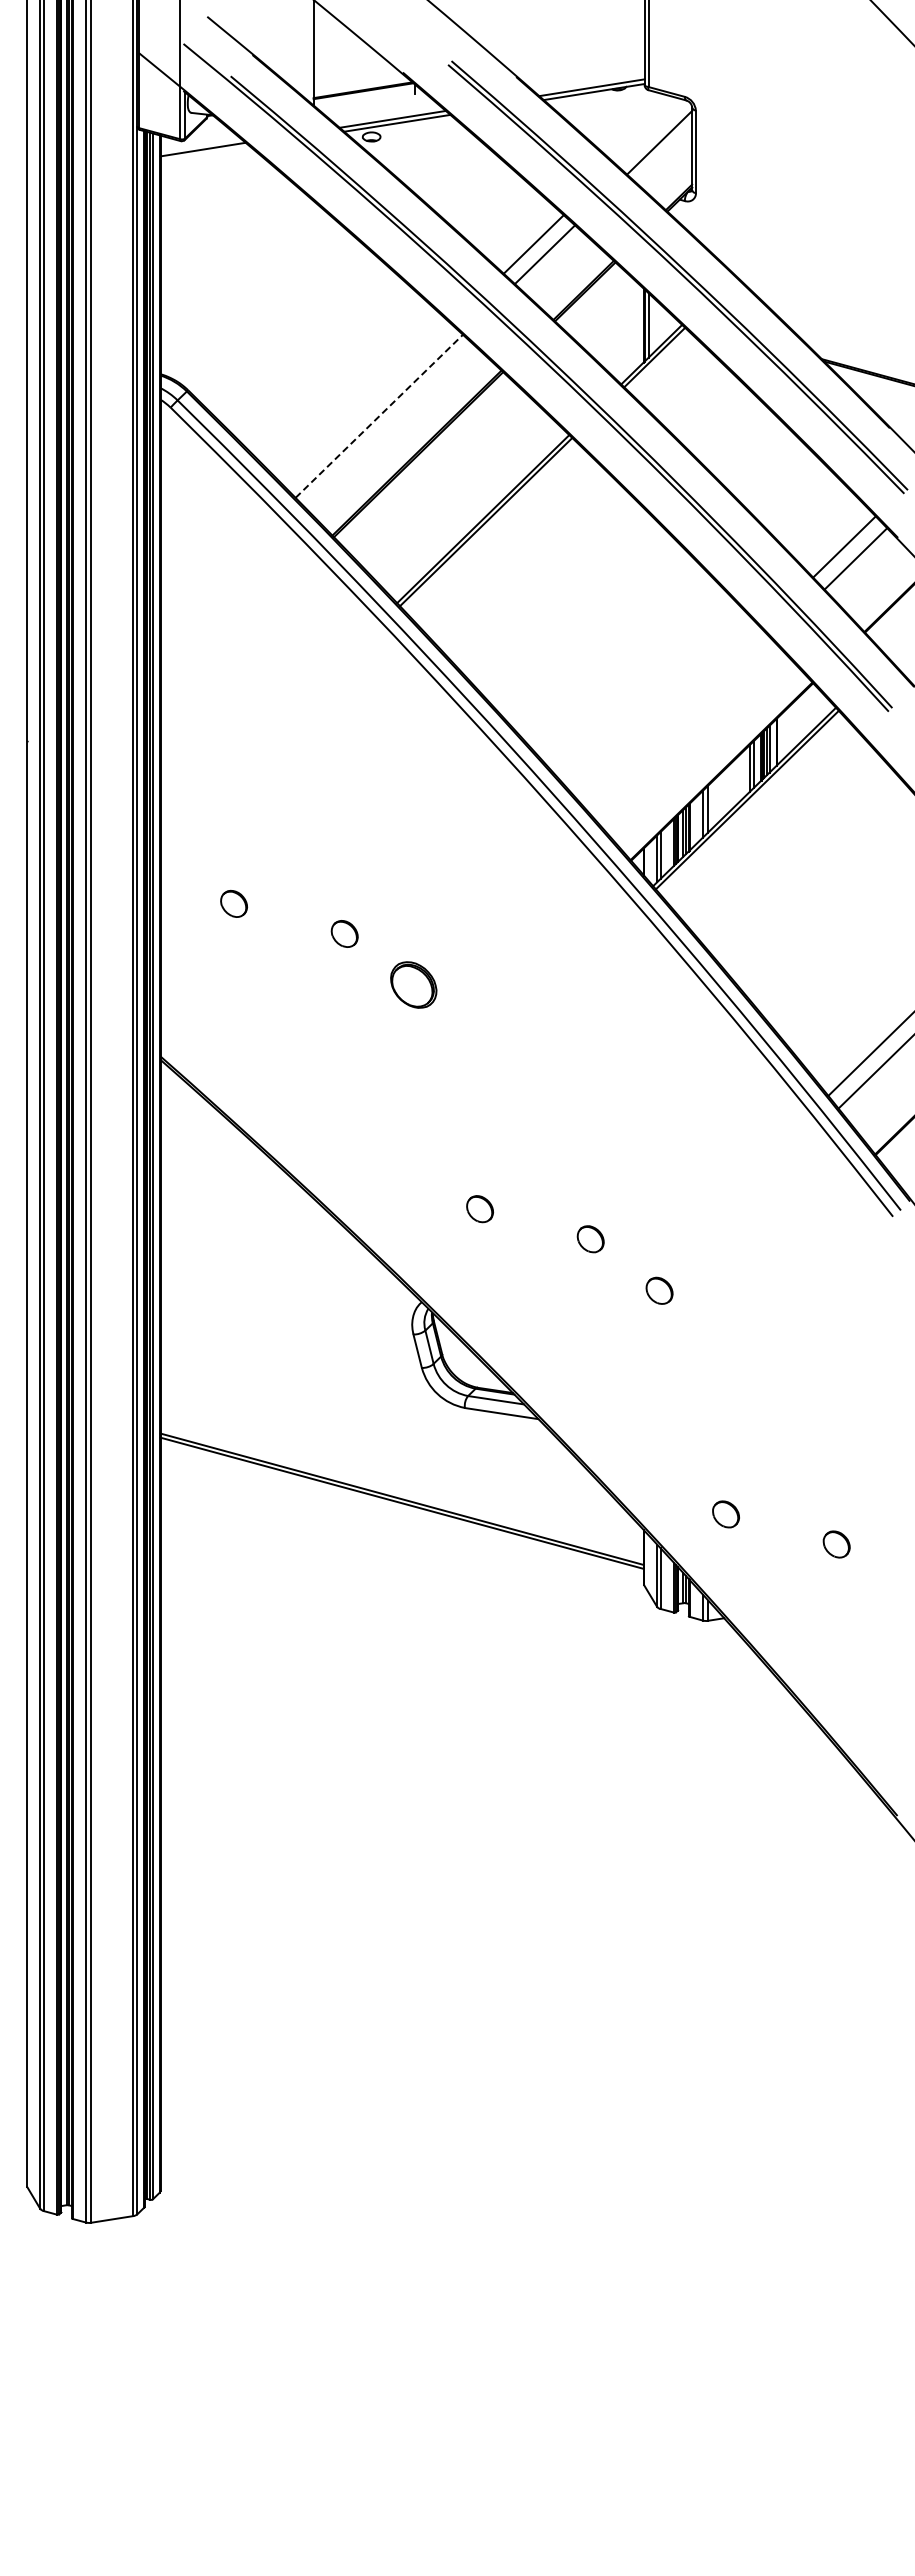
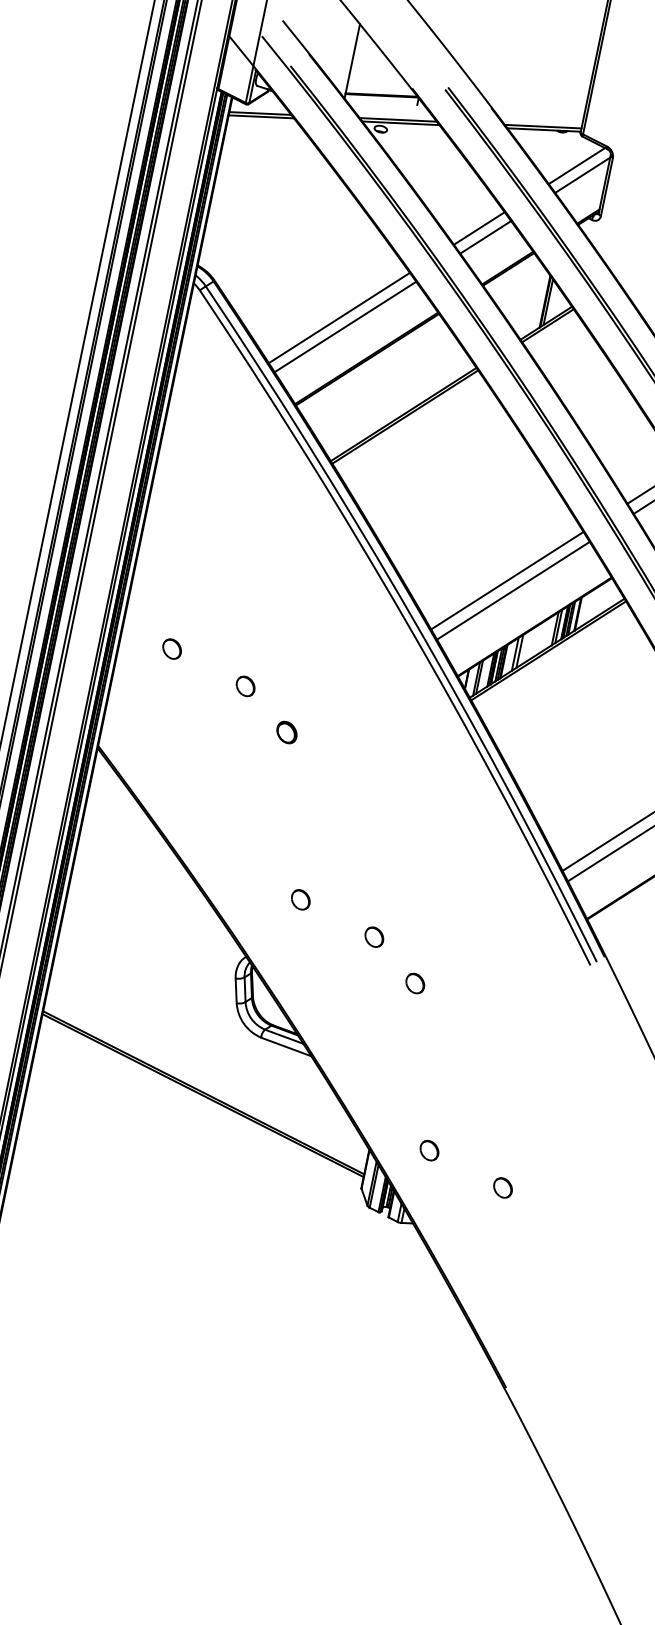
line: (648, 131) -> (576, 165), added
line: (205, 153) -> (261, 116), added
line: (368, 405) -> (339, 317), added
line: (379, 416) -> (345, 327), dashed -> solid
line: (671, 716) -> (507, 580), added
line: (682, 728) -> (513, 590), added
part: (414, 985) -> (287, 732), size x0.62

